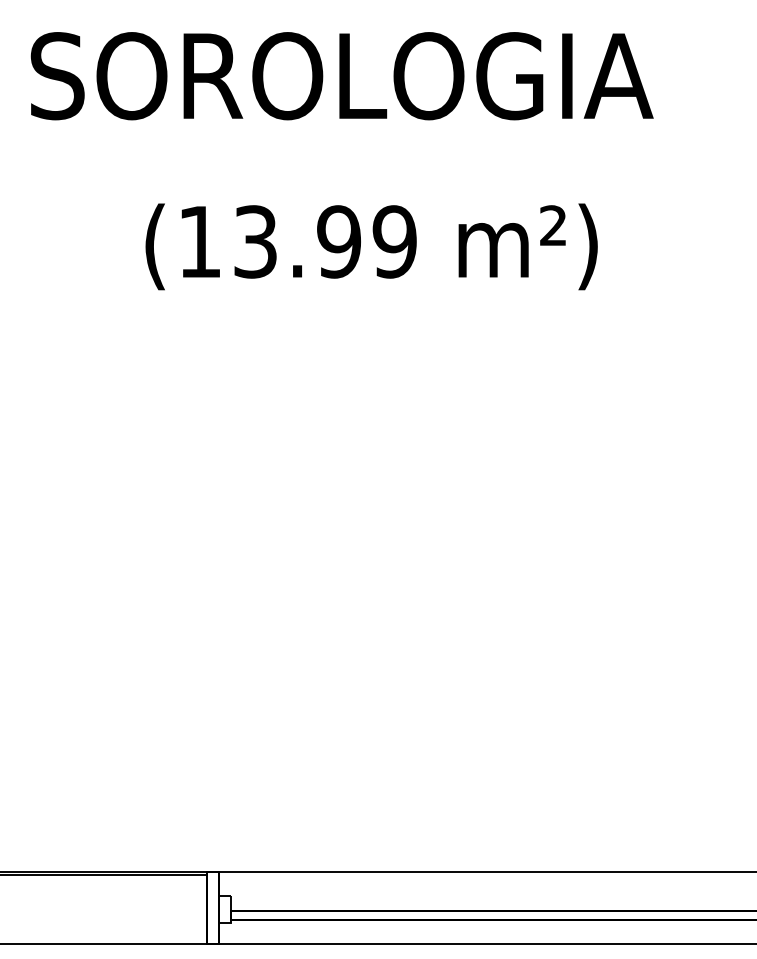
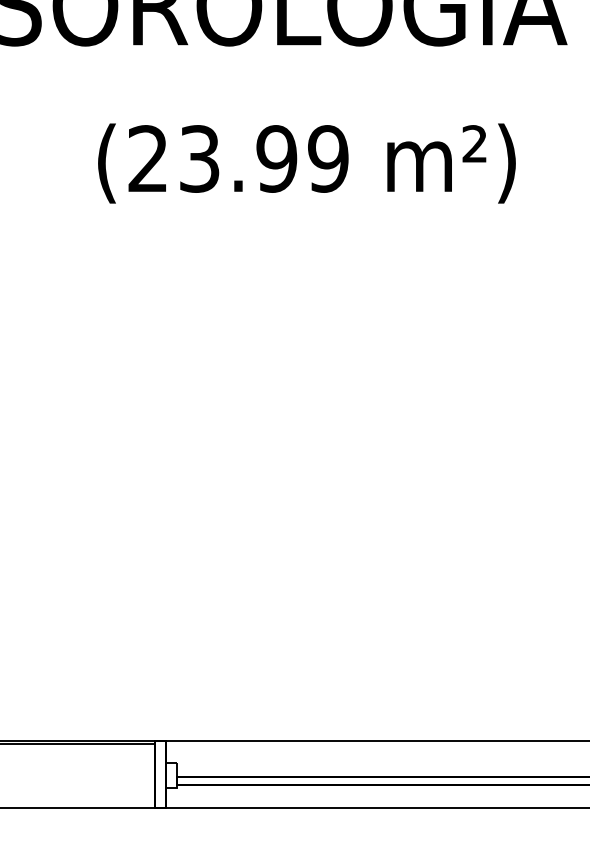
text: (198, 241) -> (146, 158), (13.99 -> (23.99

